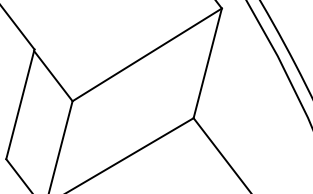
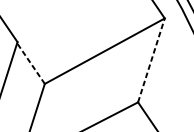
line: (207, 63) -> (151, 60), solid -> dashed
line: (53, 76) -> (31, 63), solid -> dashed

